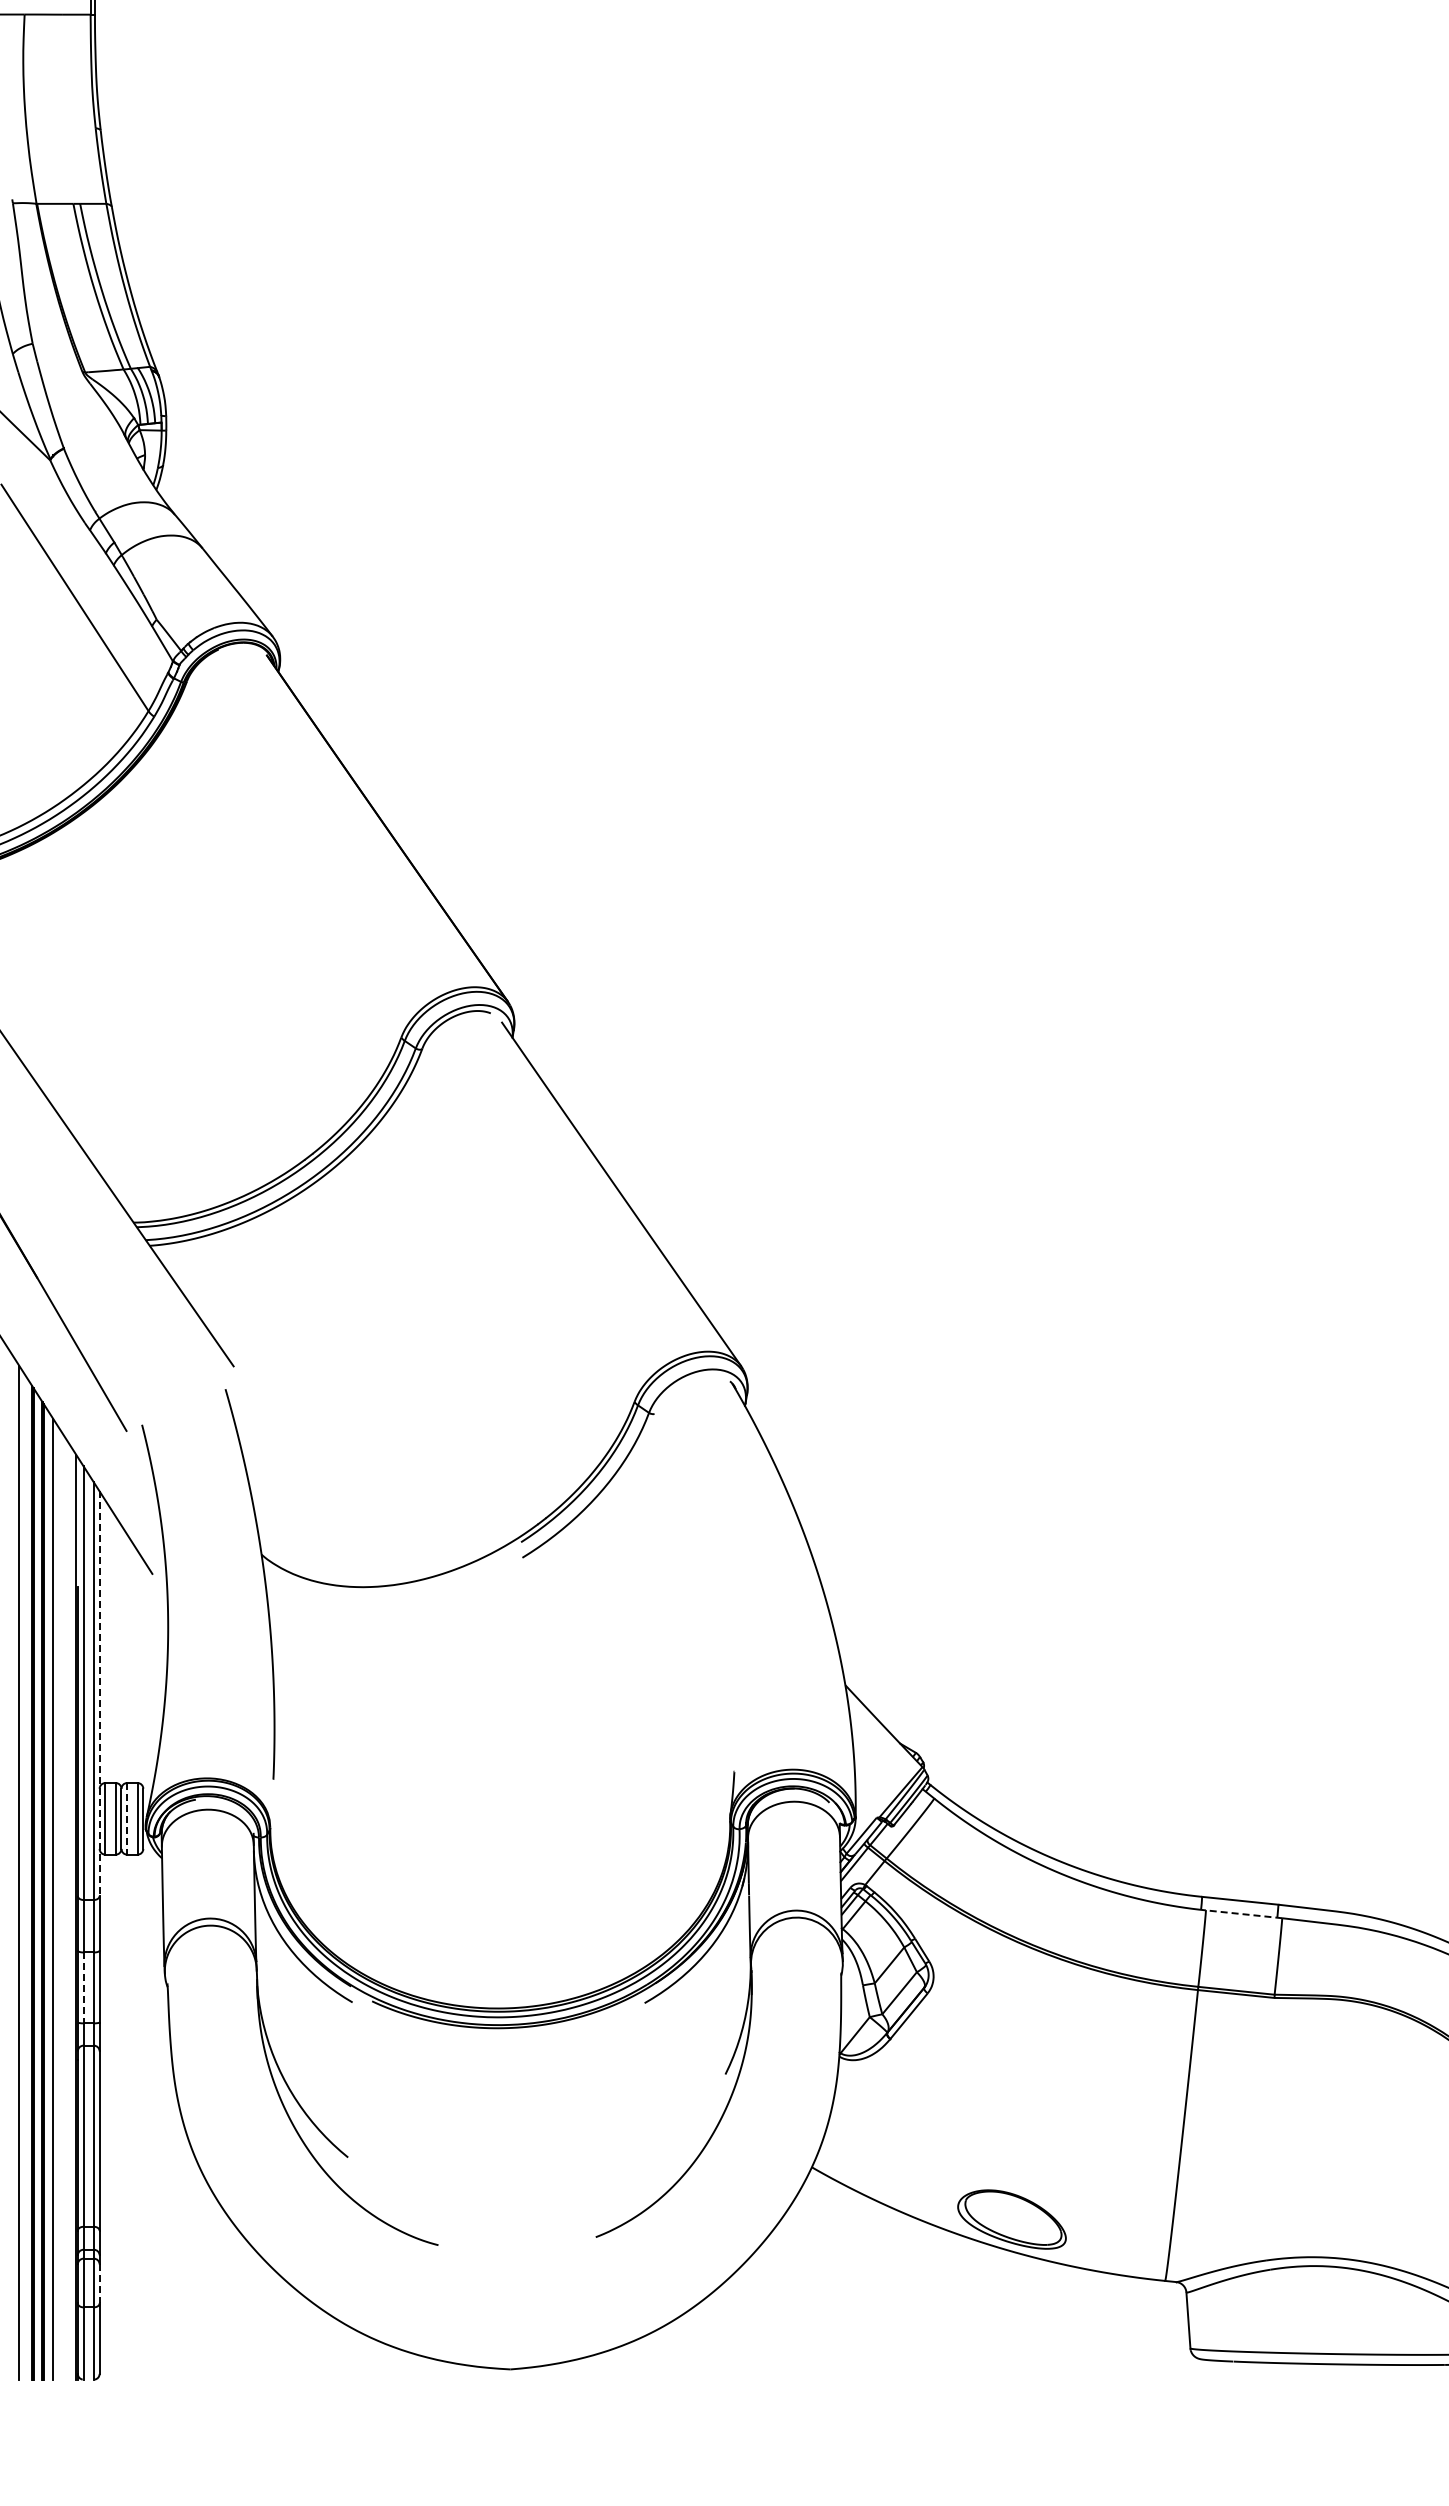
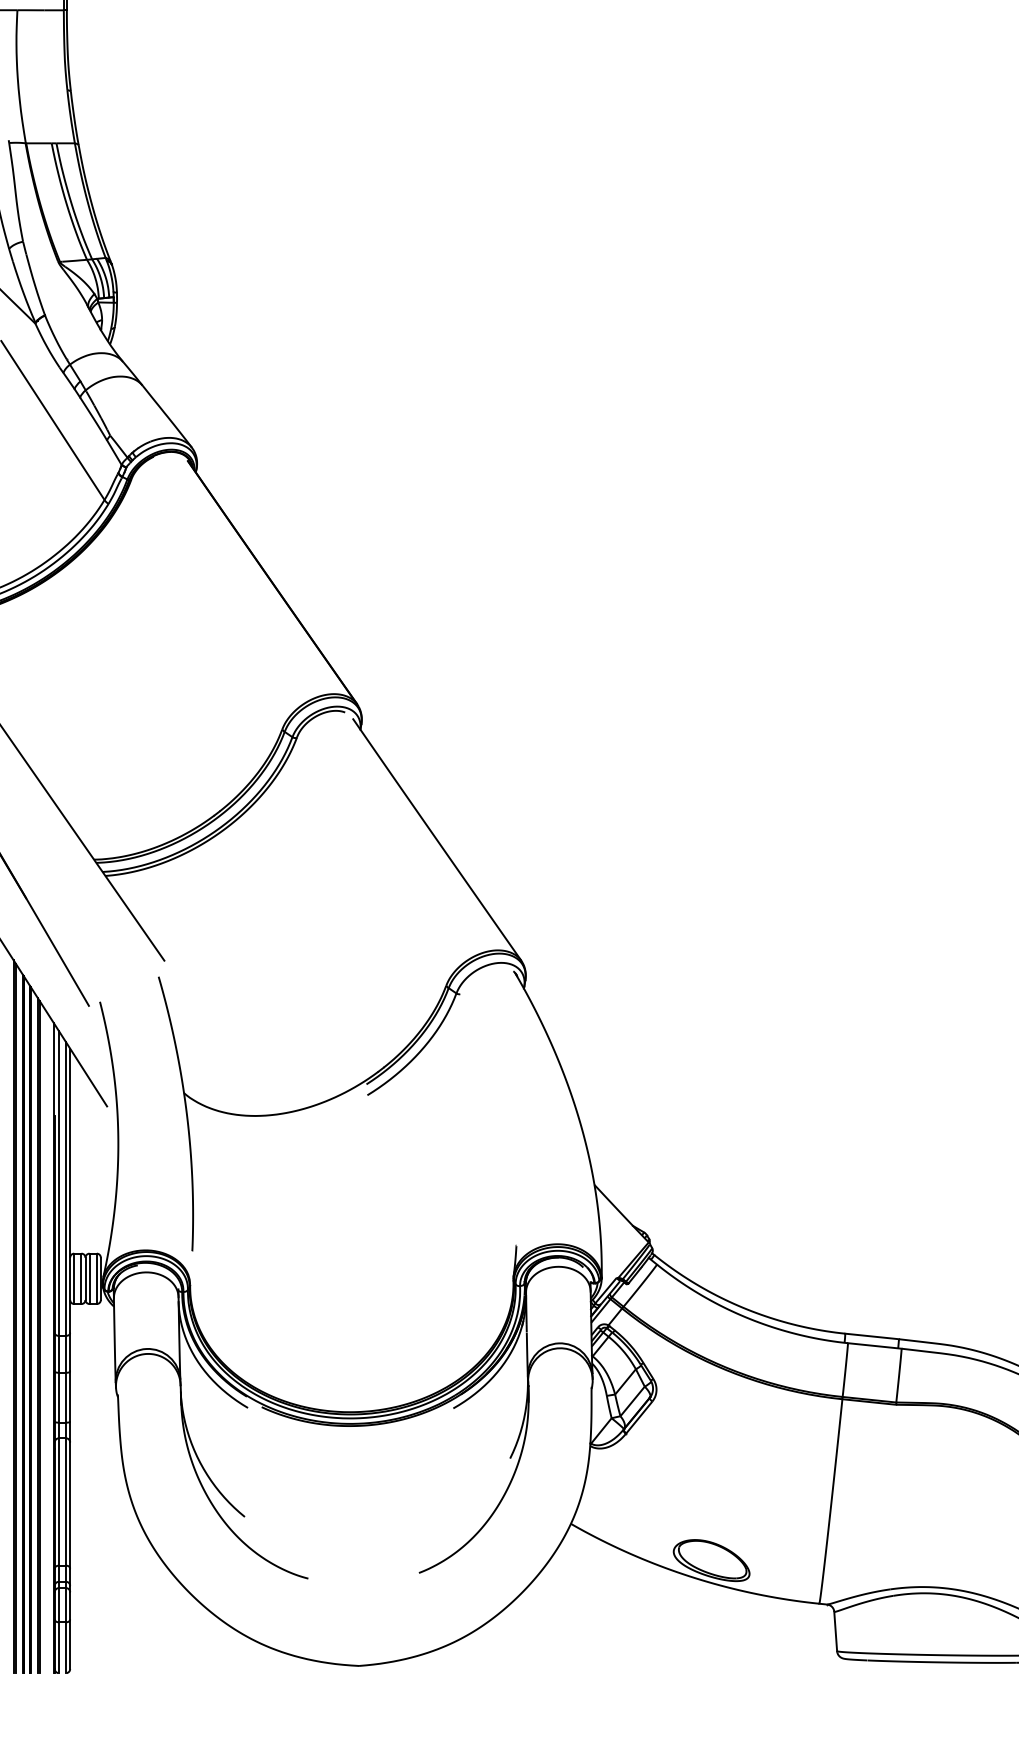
line: (99, 1694) -> (70, 1191), dashed -> solid
line: (127, 1818) -> (89, 1278), dashed -> solid
line: (22, 1875) -> (15, 1318), added
line: (56, 1901) -> (39, 1336), added
line: (1243, 1914) -> (874, 1346), dashed -> solid
line: (83, 1988) -> (58, 1398), dashed -> solid
line: (99, 2284) -> (70, 1606), dashed -> solid

